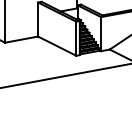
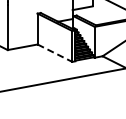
line: (57, 46) -> (55, 53), solid -> dashed

